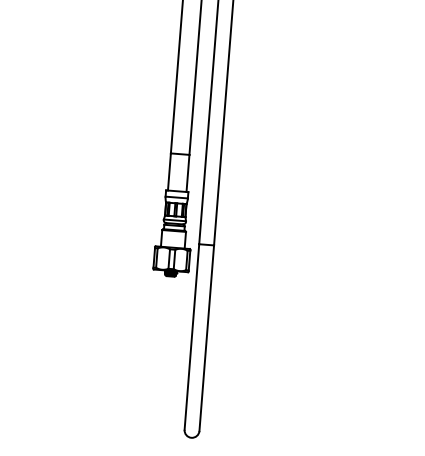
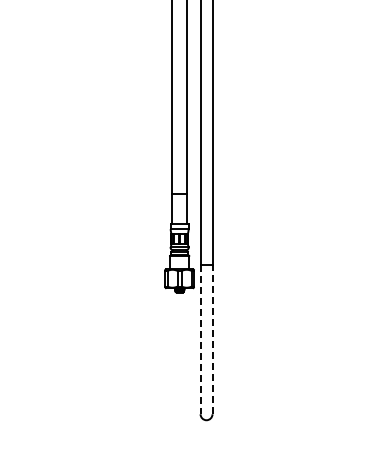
line: (191, 336) -> (200, 339), solid -> dashed
line: (206, 338) -> (212, 339), solid -> dashed

